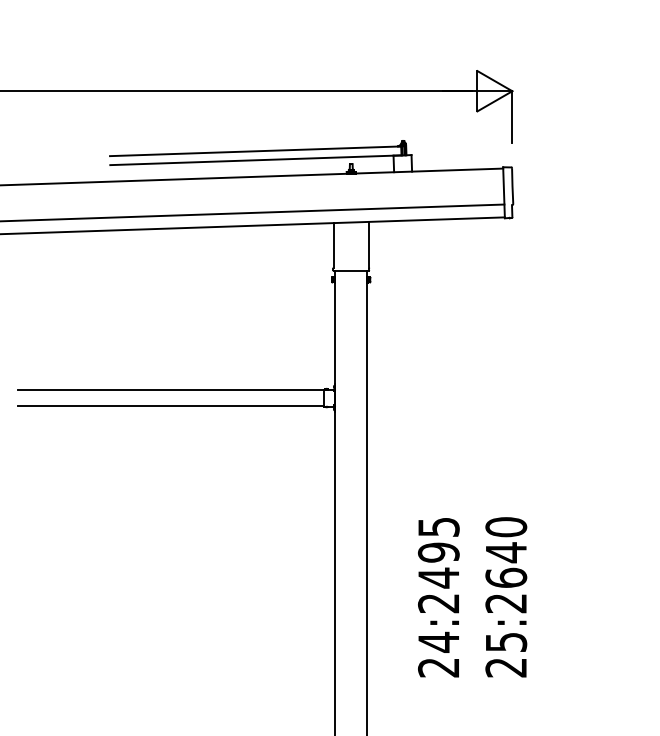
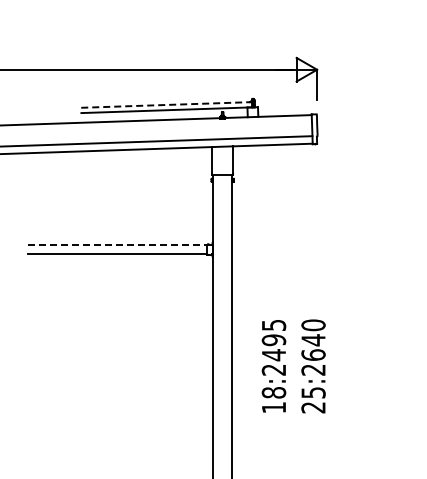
line: (257, 150) -> (167, 104), solid -> dashed
line: (171, 391) -> (117, 245), solid -> dashed
text: (437, 653) -> (273, 399), 24:2495 -> 18:2495

